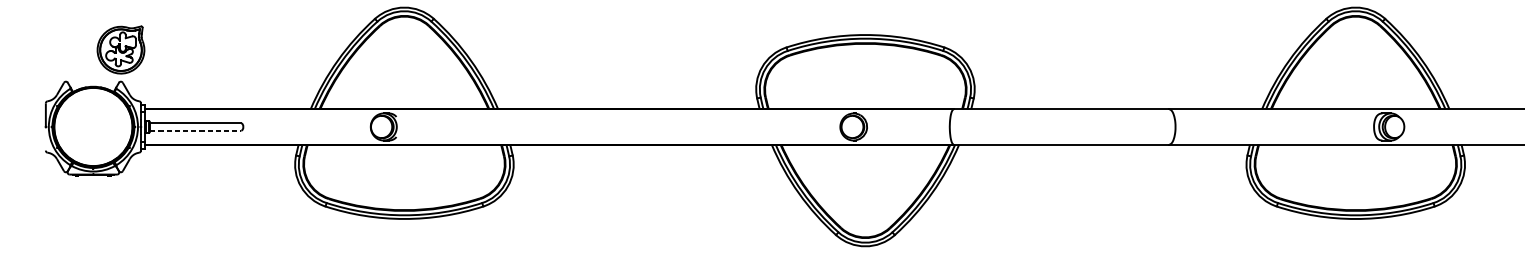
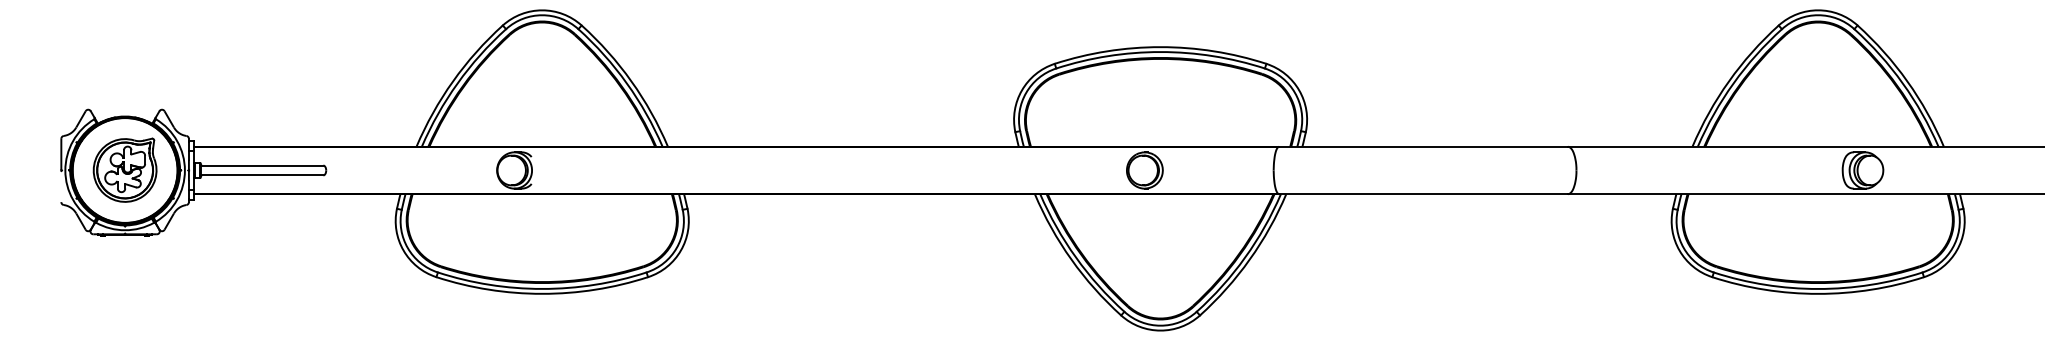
part: (120, 49) -> (124, 169), moved
line: (195, 130) -> (261, 175), dashed -> solid

